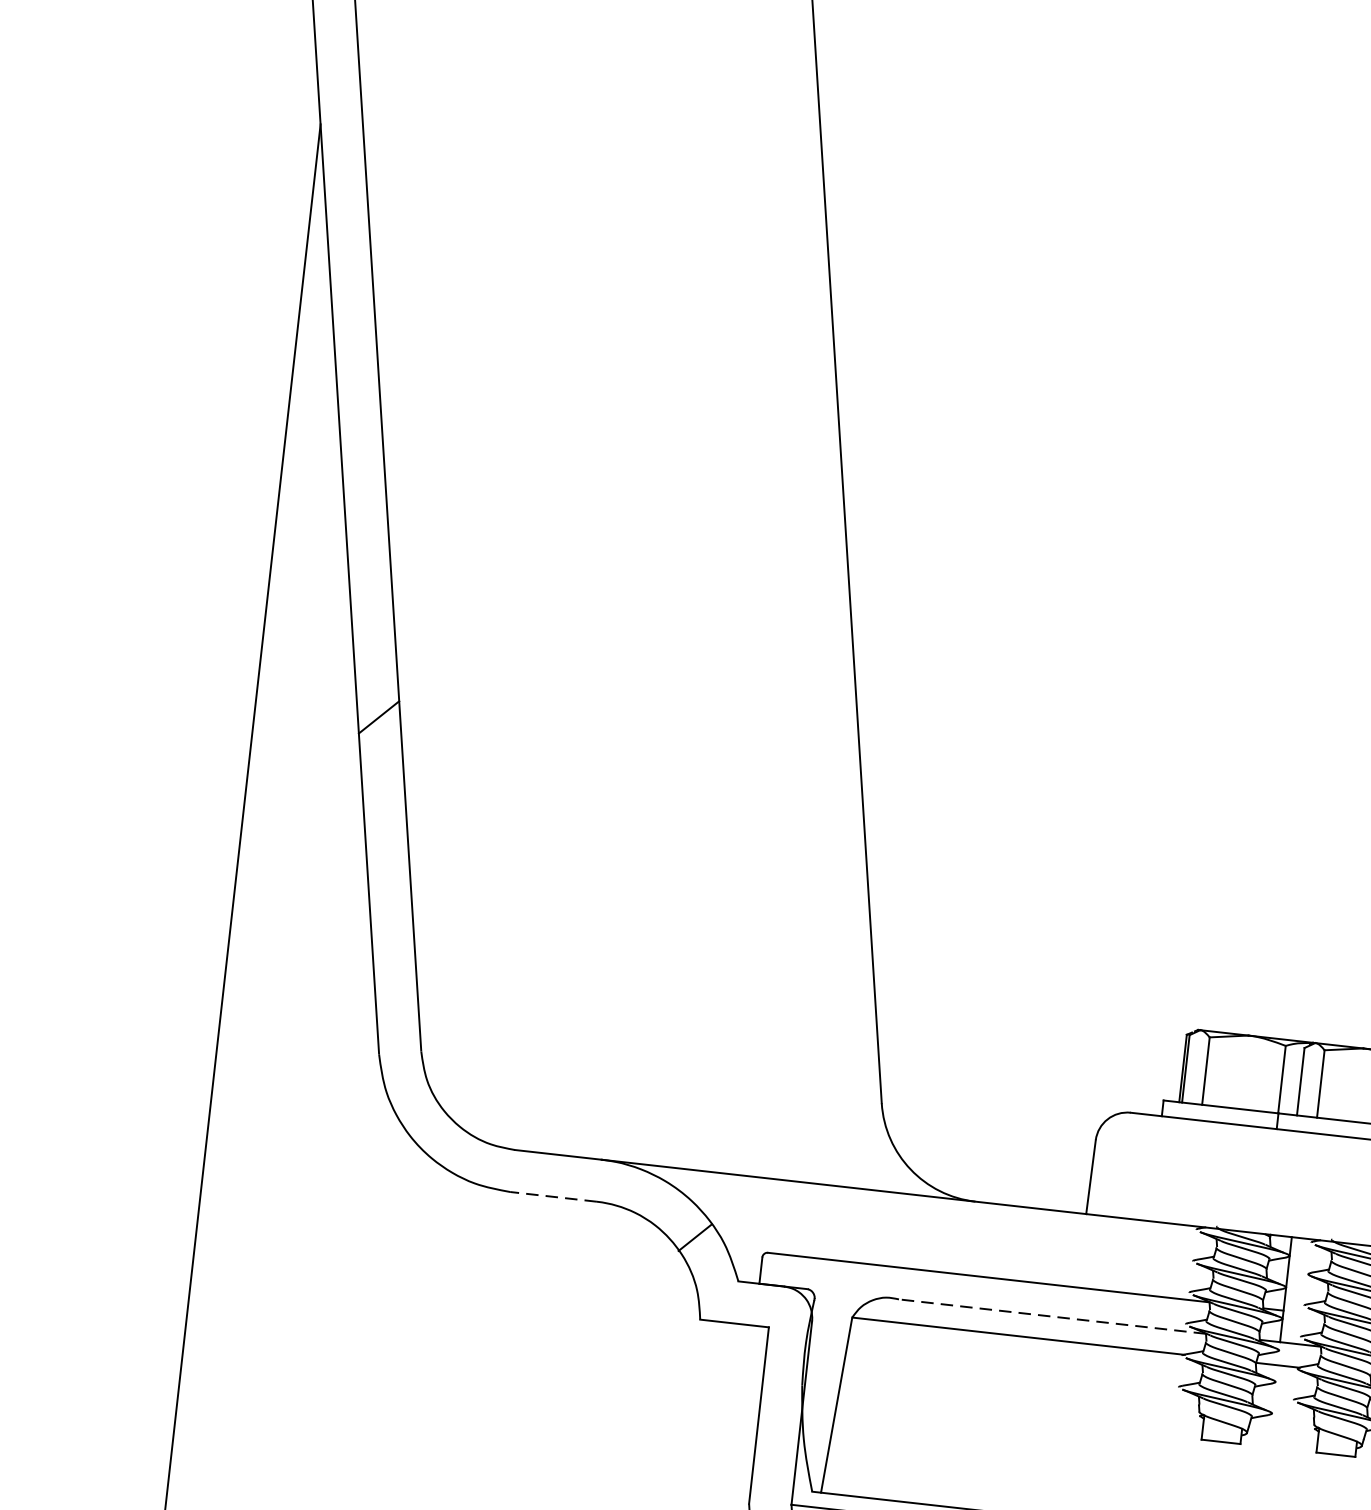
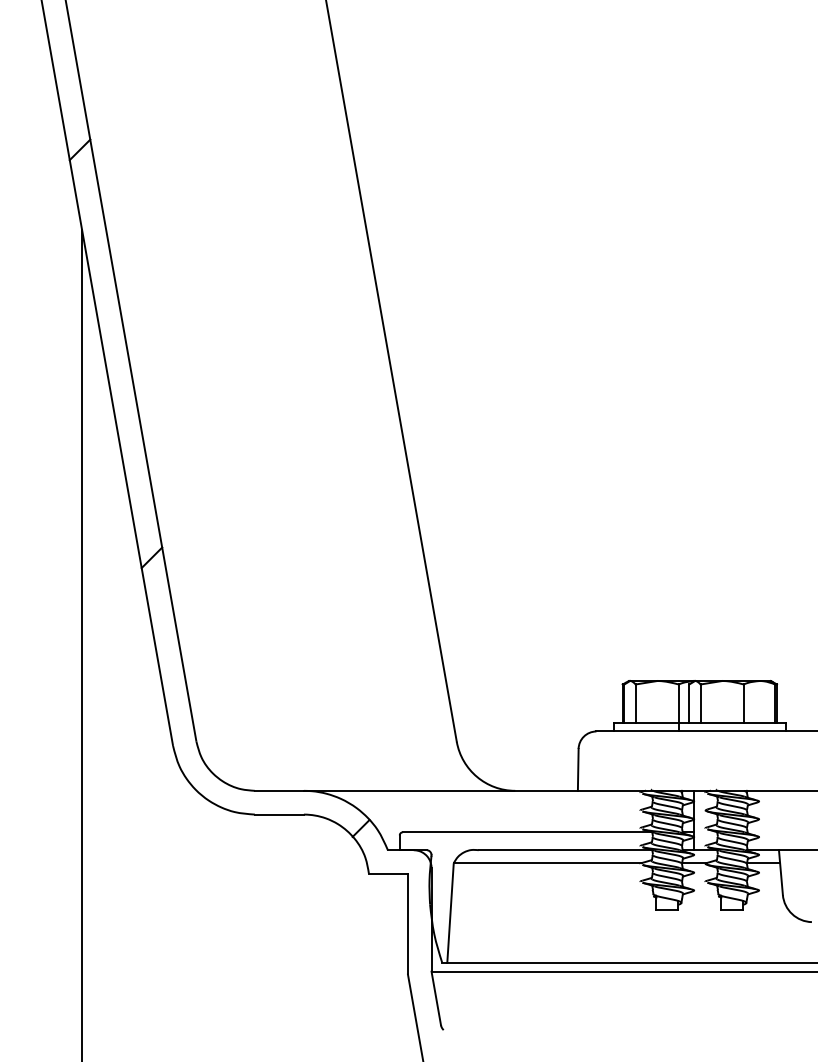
line: (553, 1196) -> (279, 814), dashed -> solid
line: (1052, 1317) -> (565, 850), dashed -> solid

